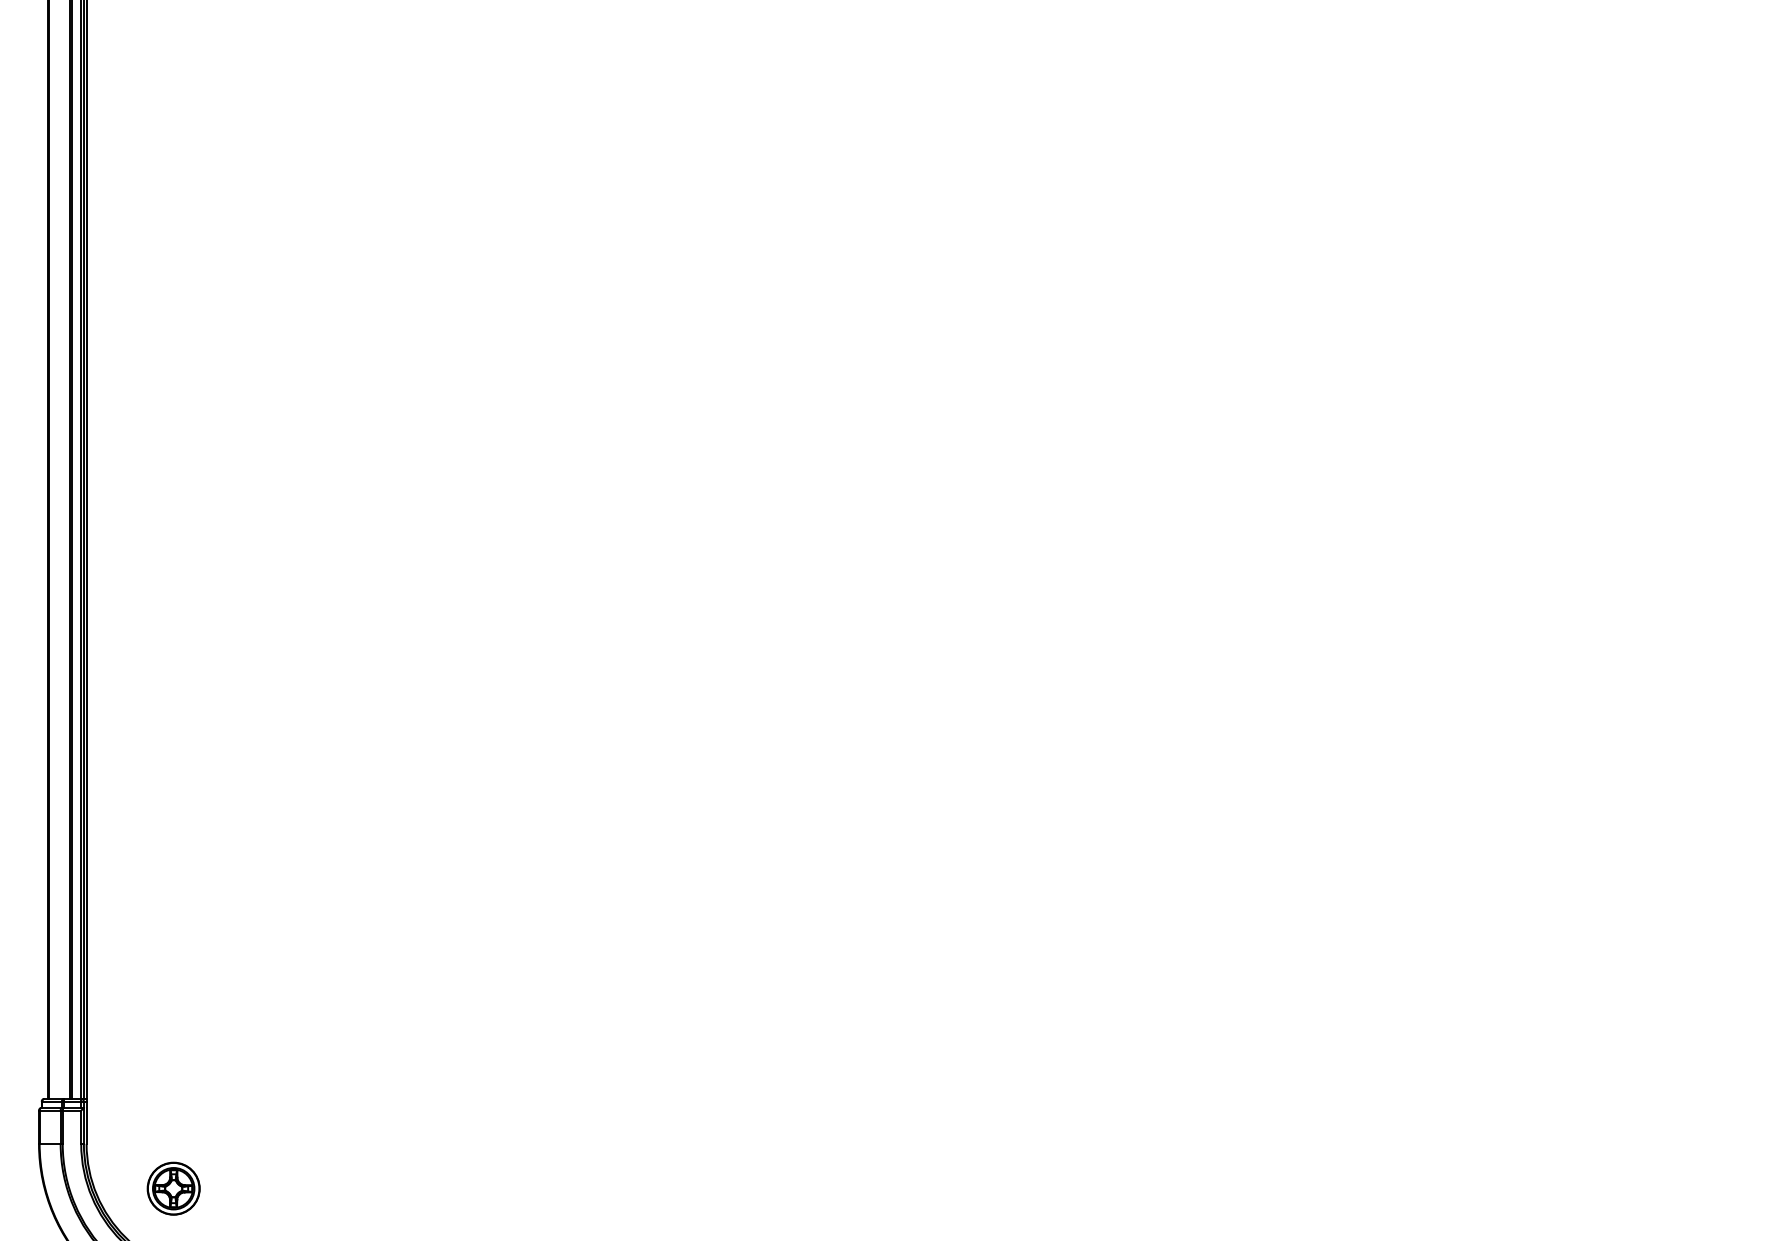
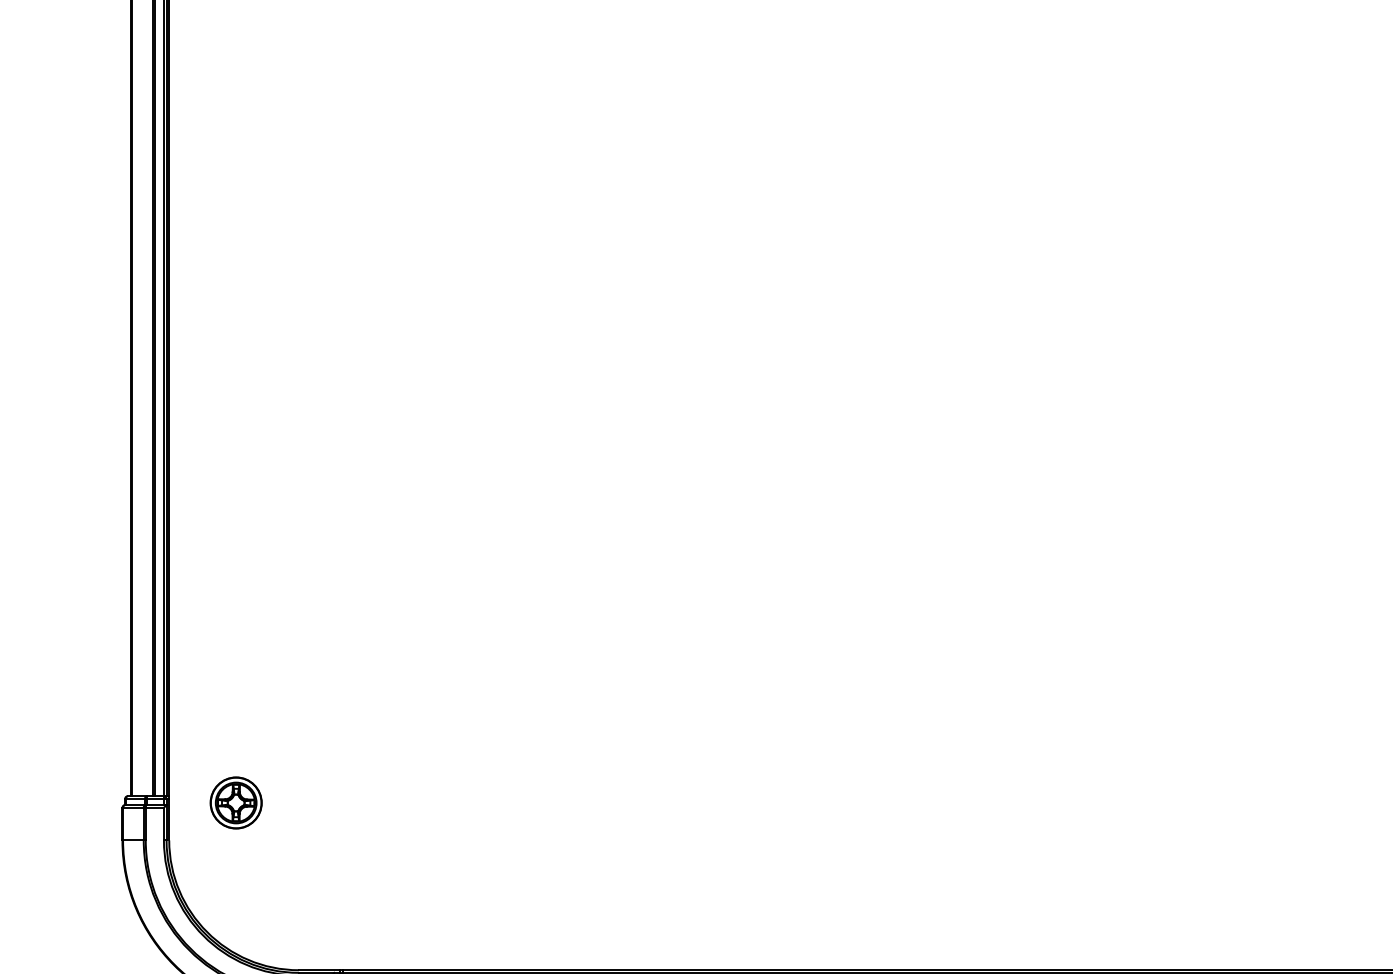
part: (173, 1188) -> (235, 802), moved

